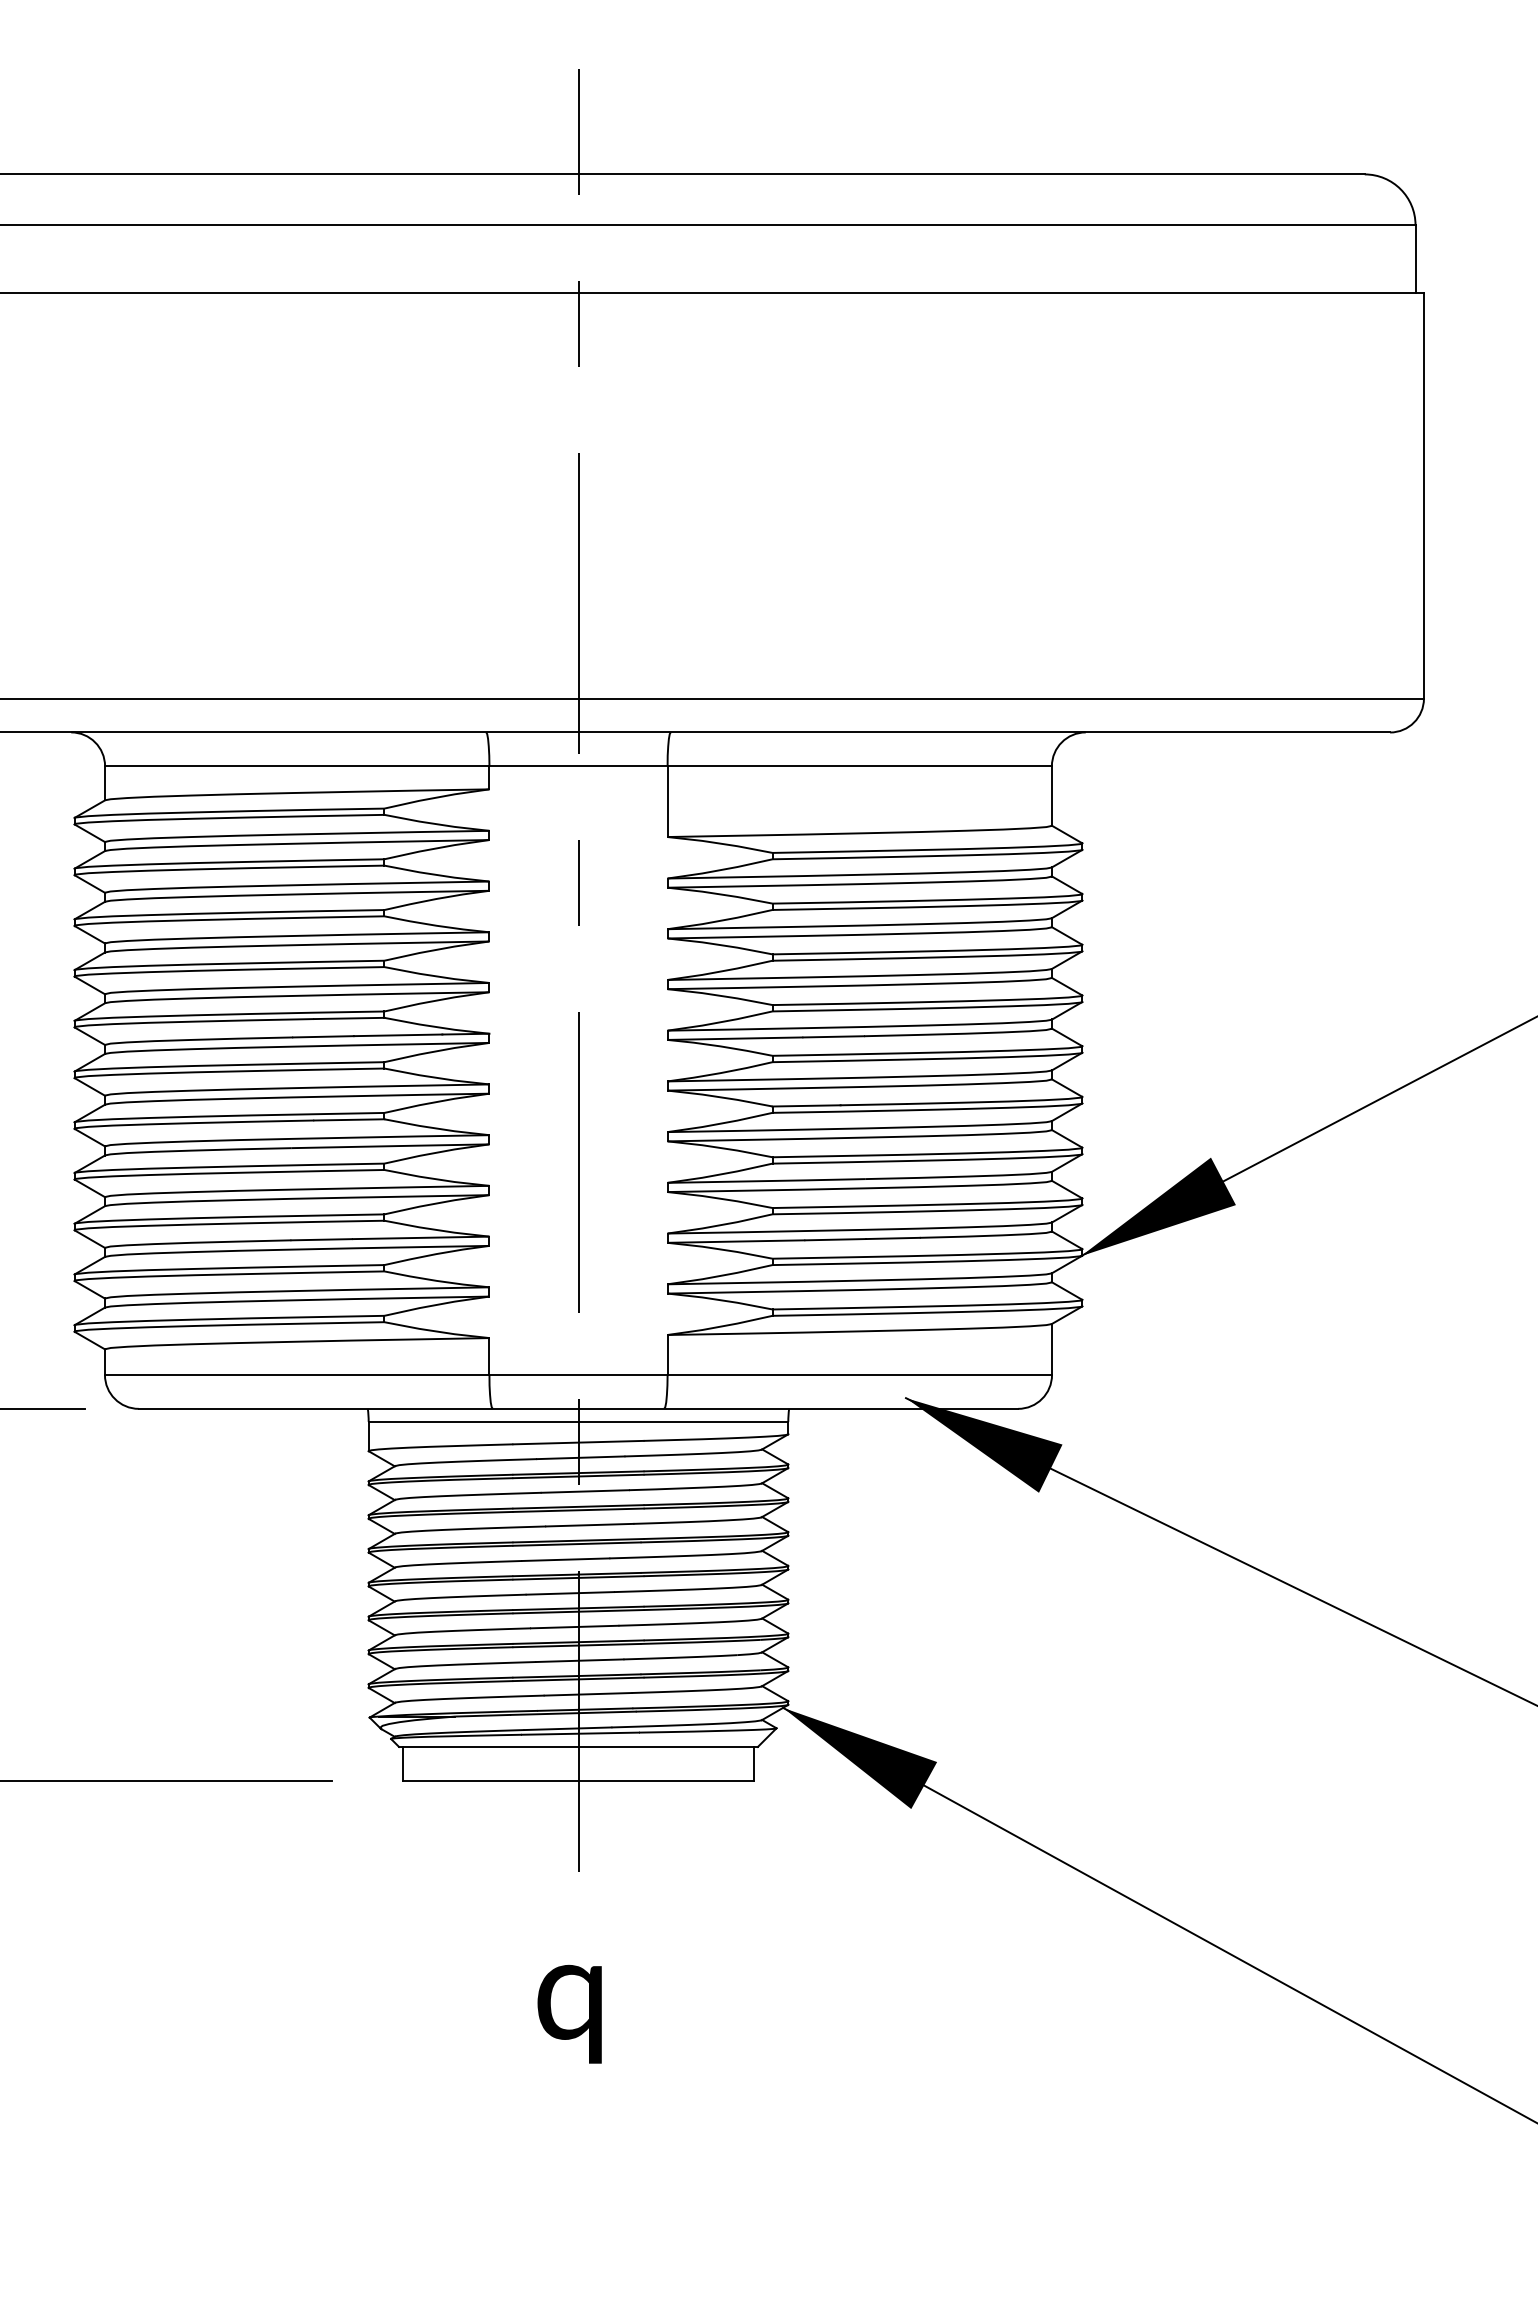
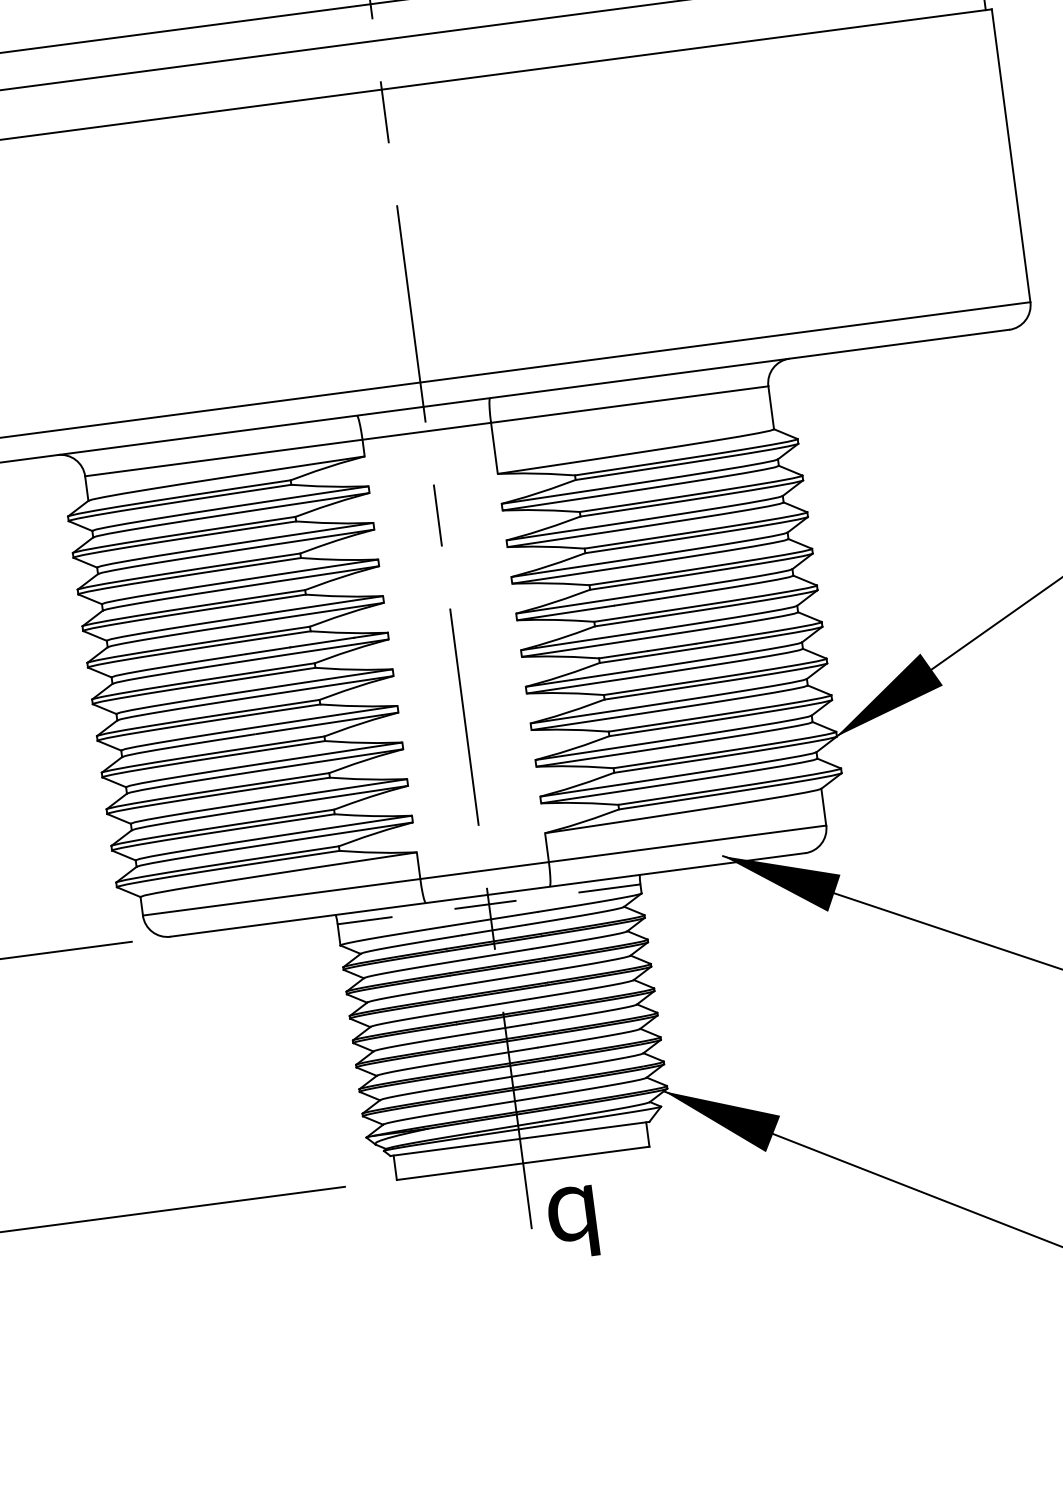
line: (578, 1421) -> (489, 904), solid -> dashed
text: (569, 2014) -> (572, 1222), moved

